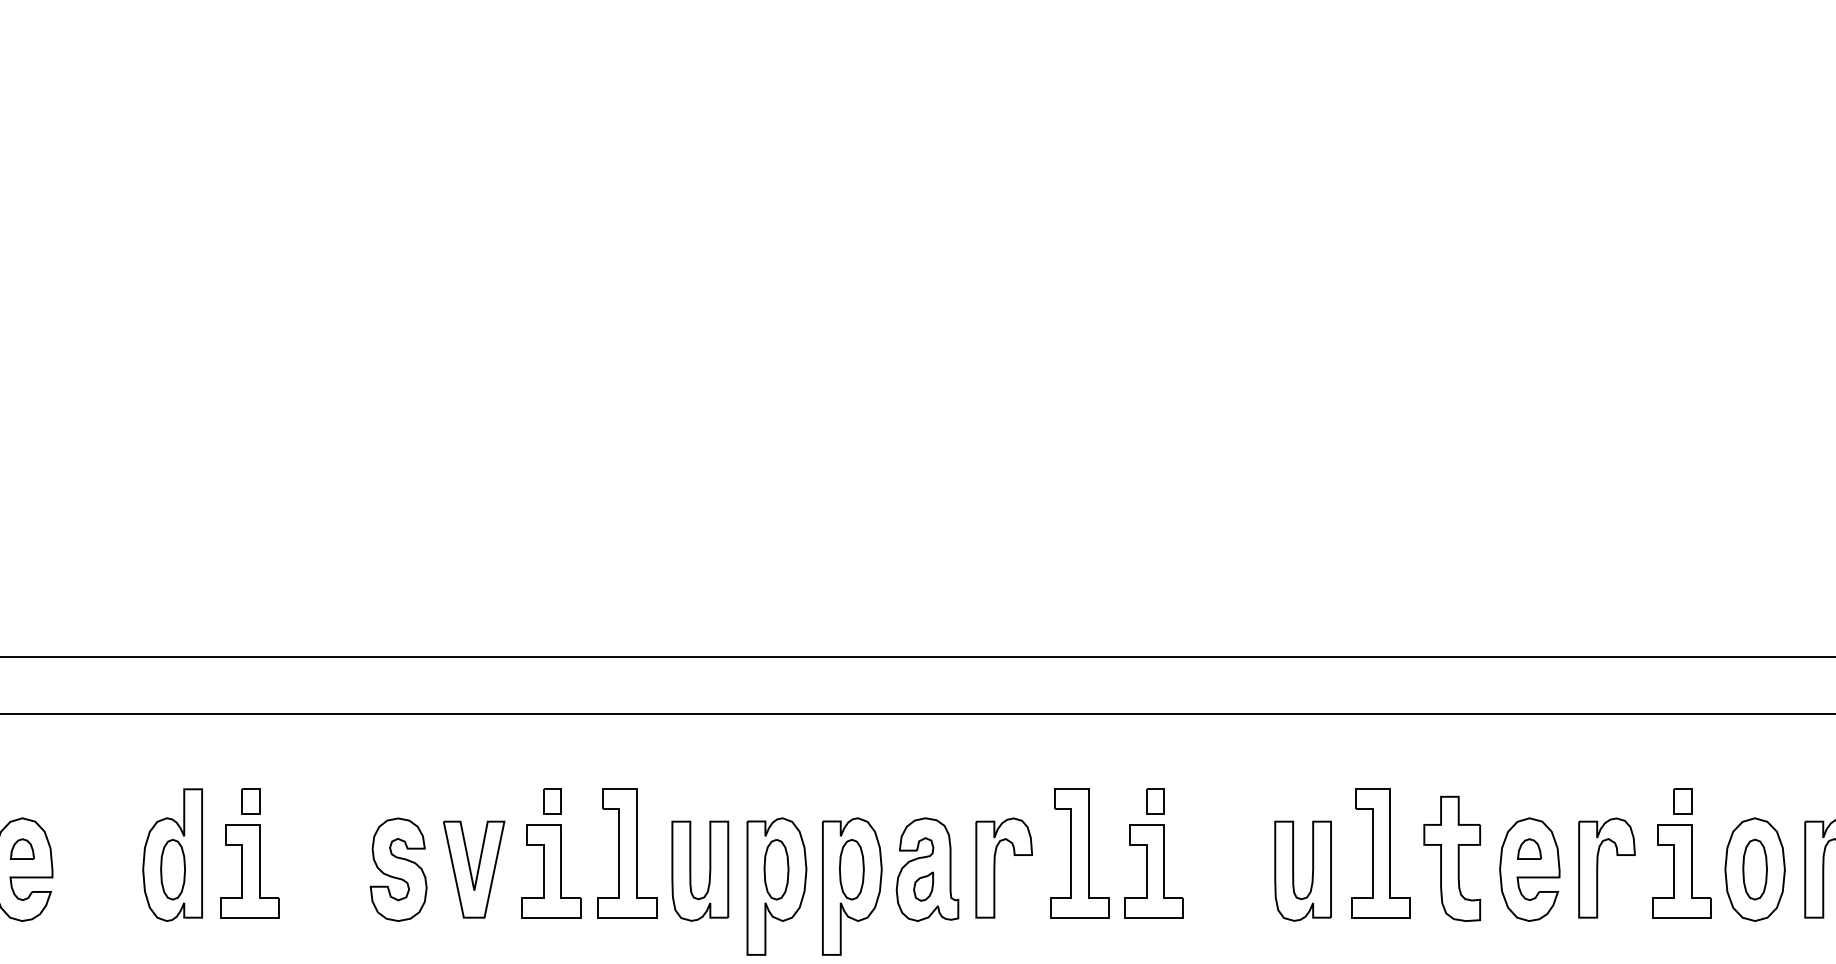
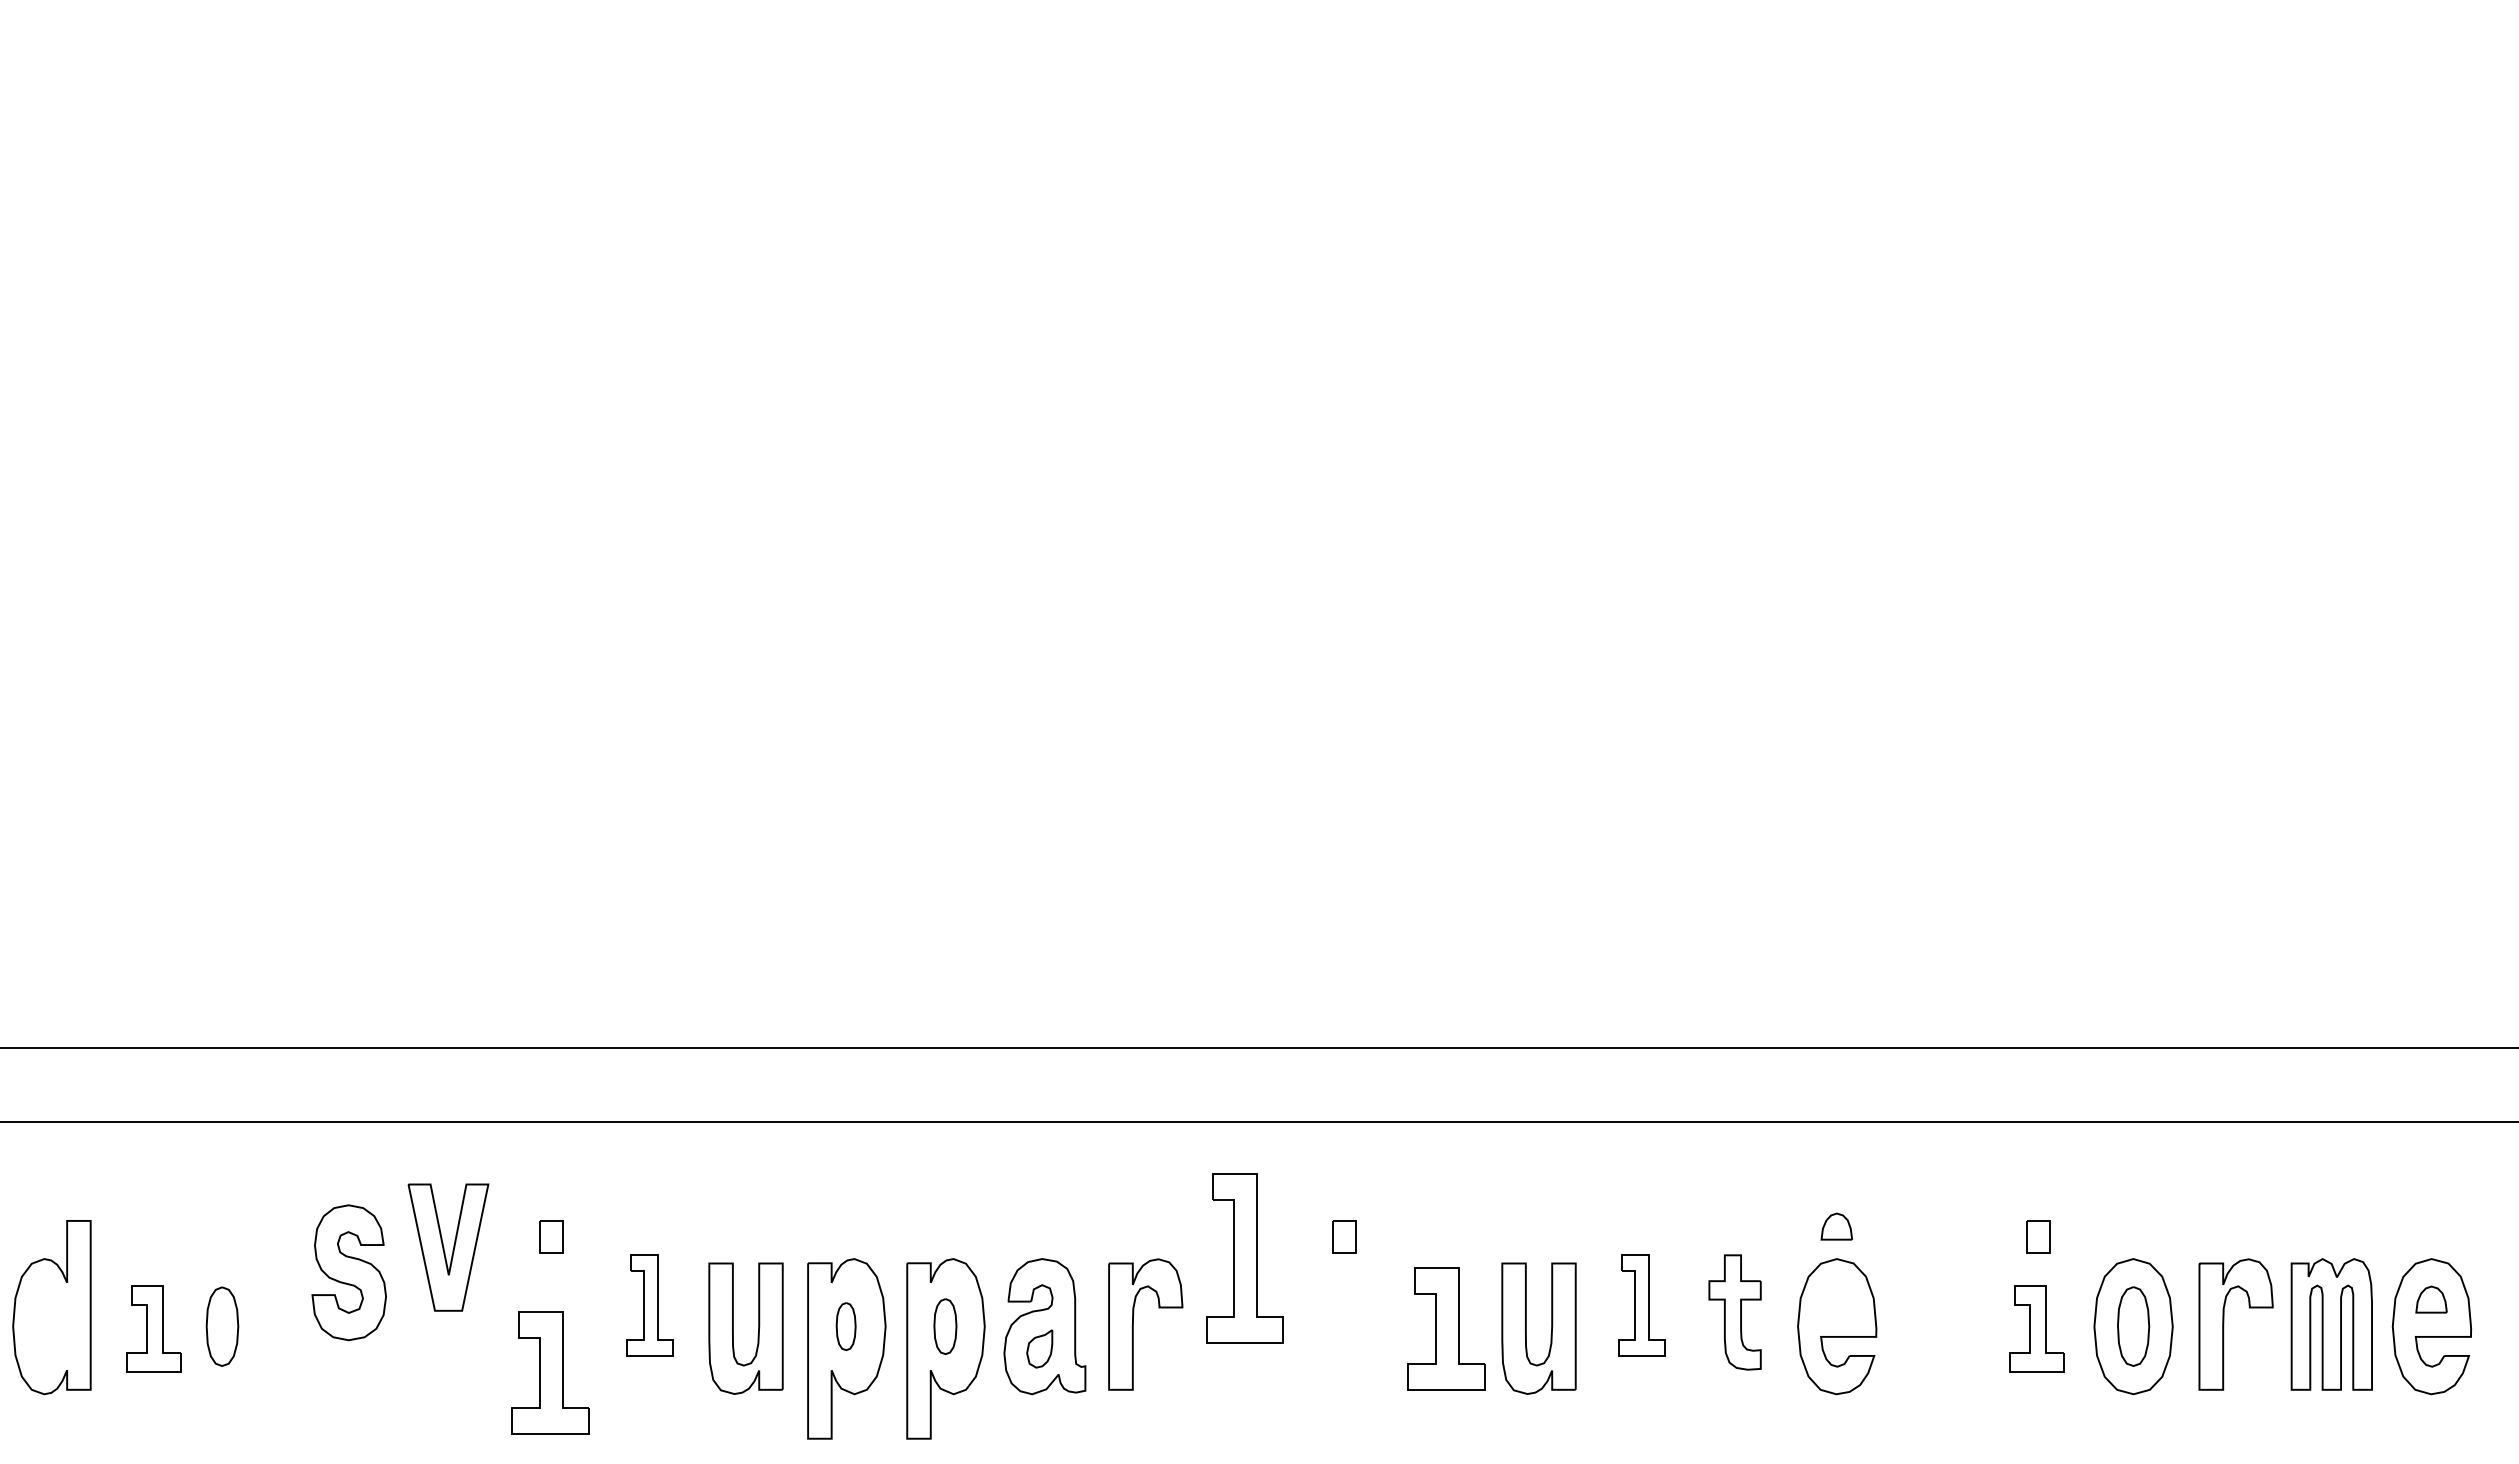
part: (251, 801) -> (155, 1236), removed
part: (1529, 849) -> (1836, 1226), moved
part: (627, 853) -> (650, 1305), size x0.6
part: (1079, 853) -> (1244, 1258), moved
part: (1381, 853) -> (1641, 1305), size x0.6
part: (1451, 858) -> (1734, 1312), size x0.7
part: (1597, 868) -> (1926, 1324), removed
part: (173, 869) -> (222, 1326), moved
part: (398, 869) -> (348, 1272), moved
part: (474, 869) -> (448, 1247), moved
part: (775, 869) -> (845, 1326), size x0.6
part: (851, 869) -> (945, 1326), size x0.7
part: (249, 871) -> (153, 1328), size x0.7
part: (551, 871) -> (550, 1372), moved
part: (1154, 871) -> (1446, 1328), moved
part: (1681, 871) -> (2036, 1328), size x0.7

